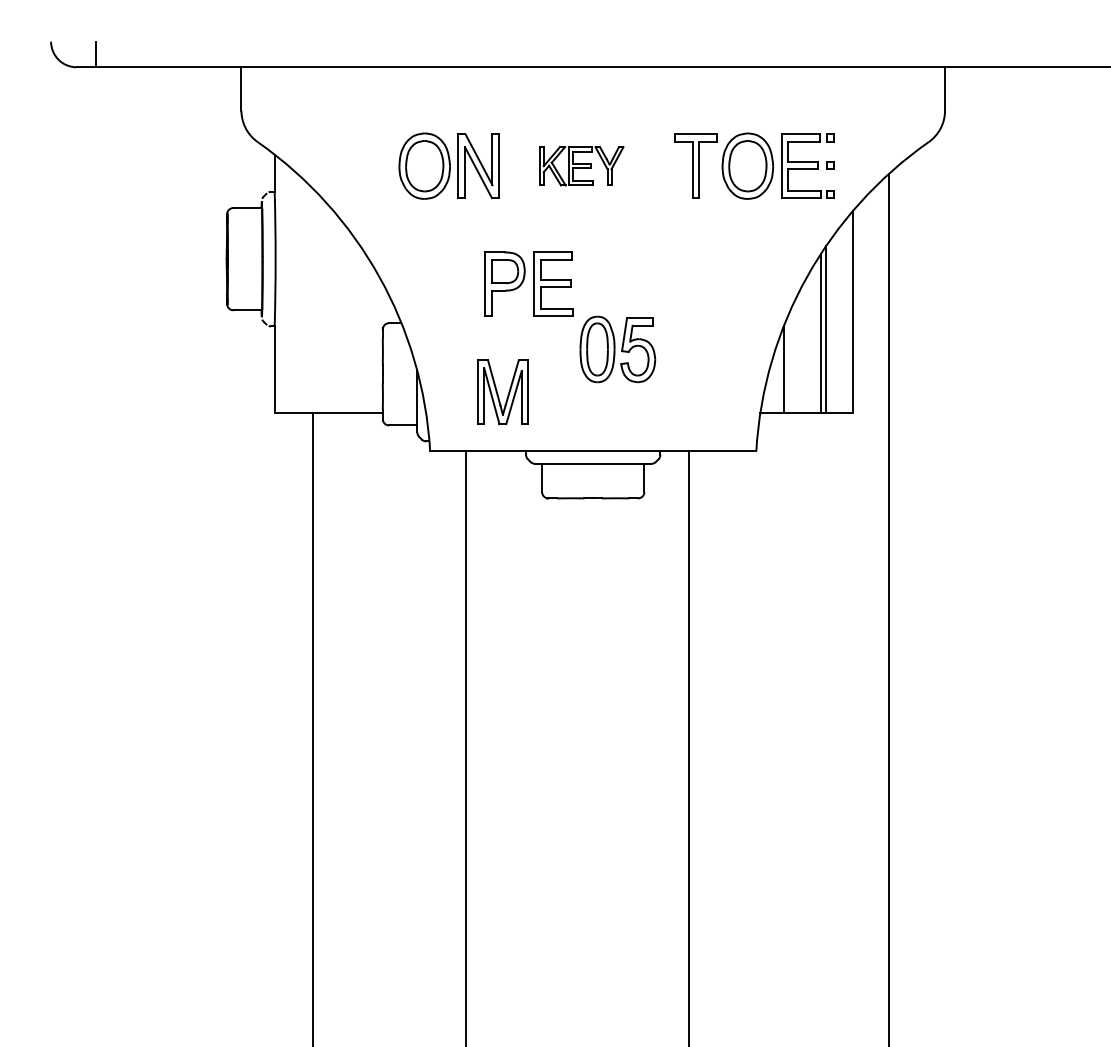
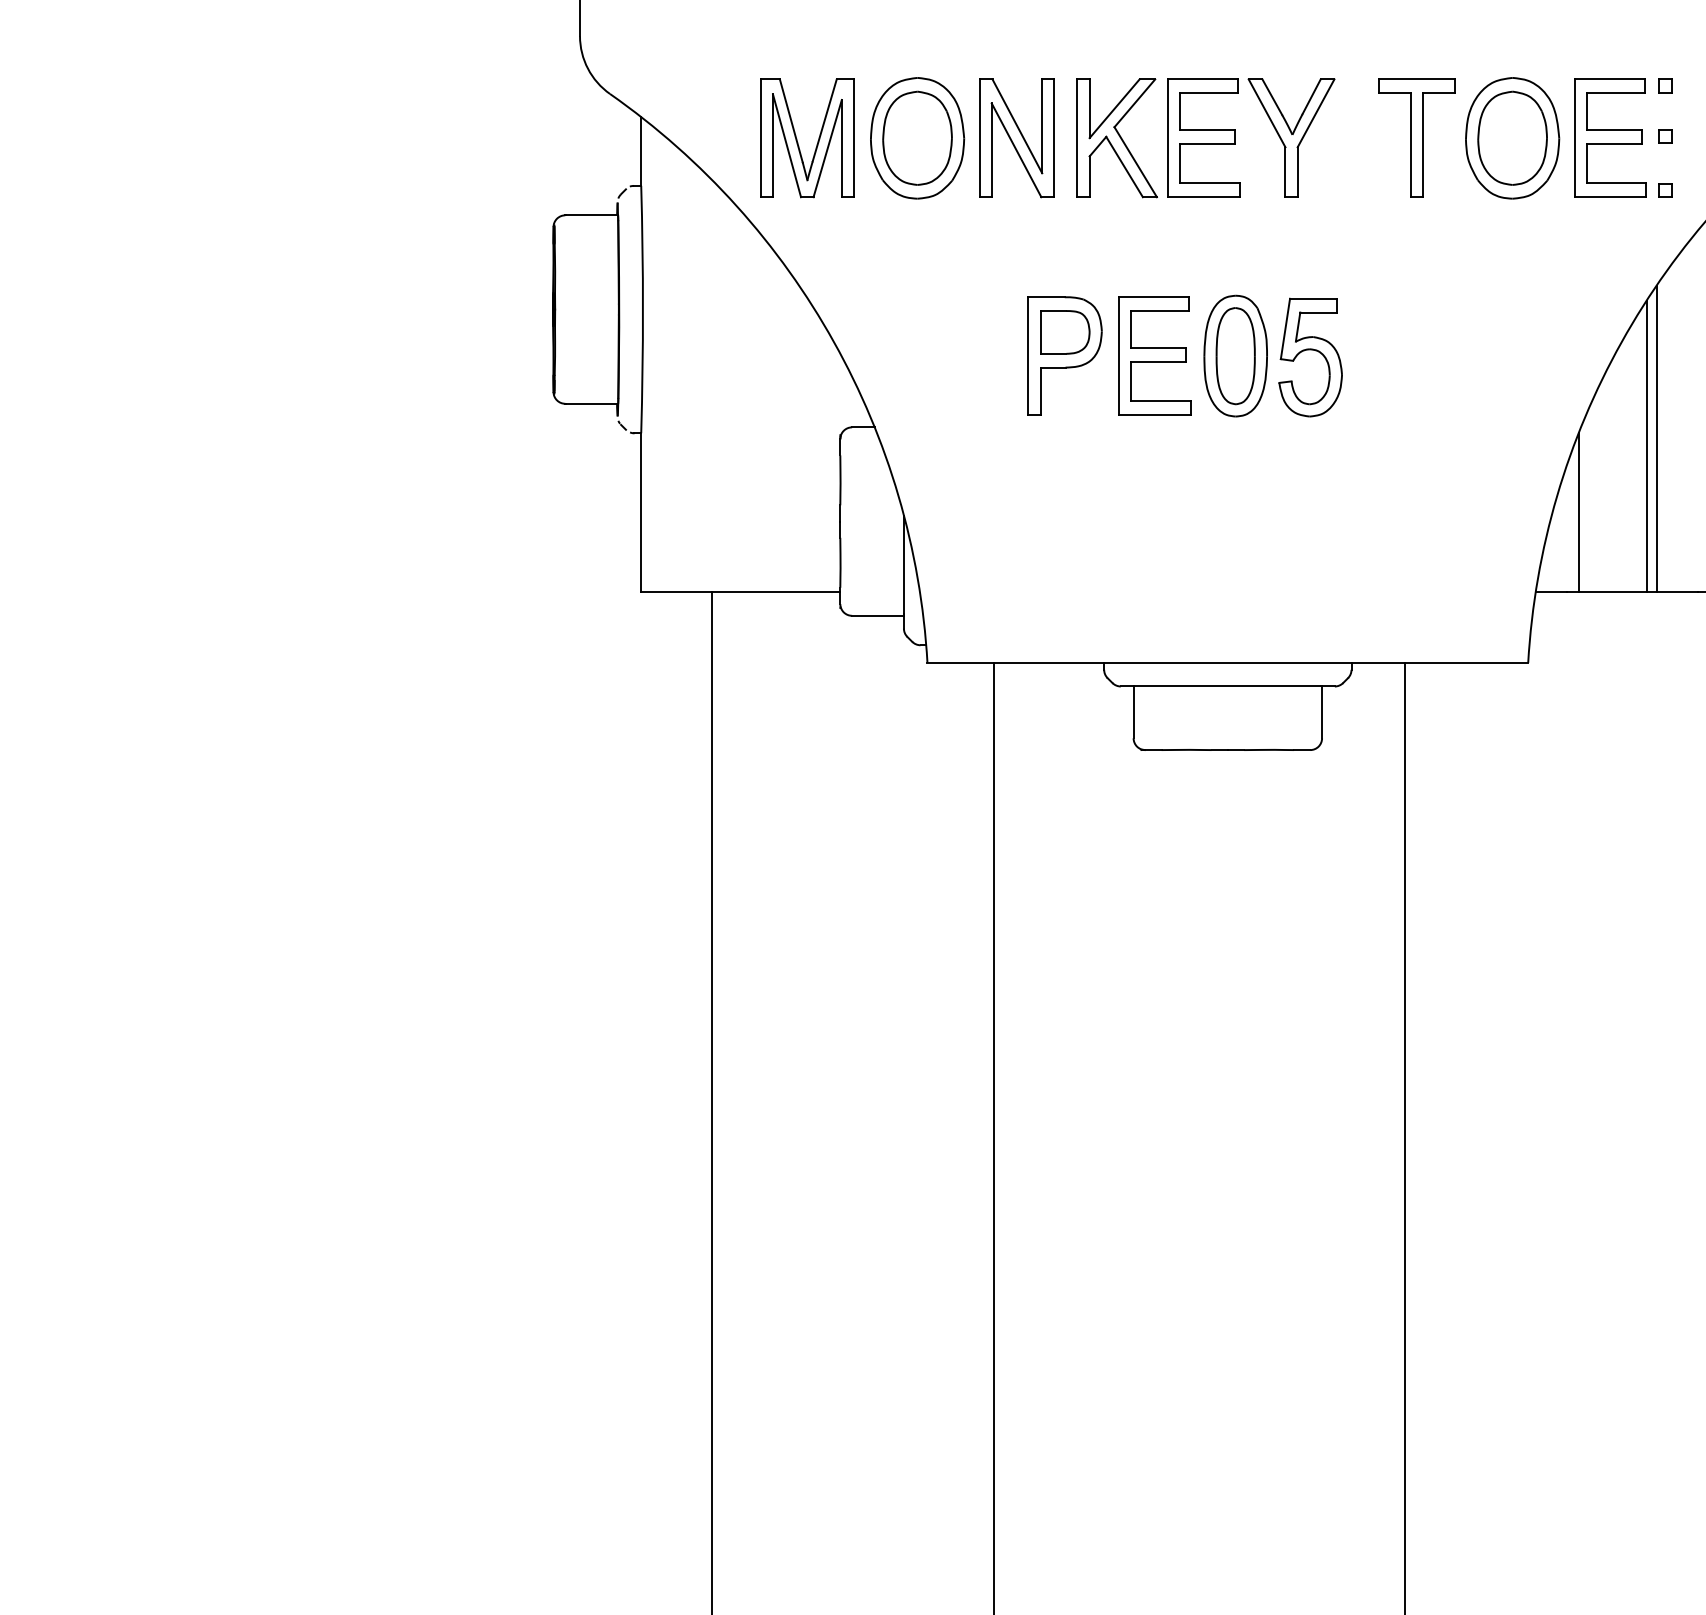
part: (581, 166) -> (1206, 138), size x1.67
part: (617, 349) -> (1272, 356), moved
part: (502, 392) -> (806, 138), moved

